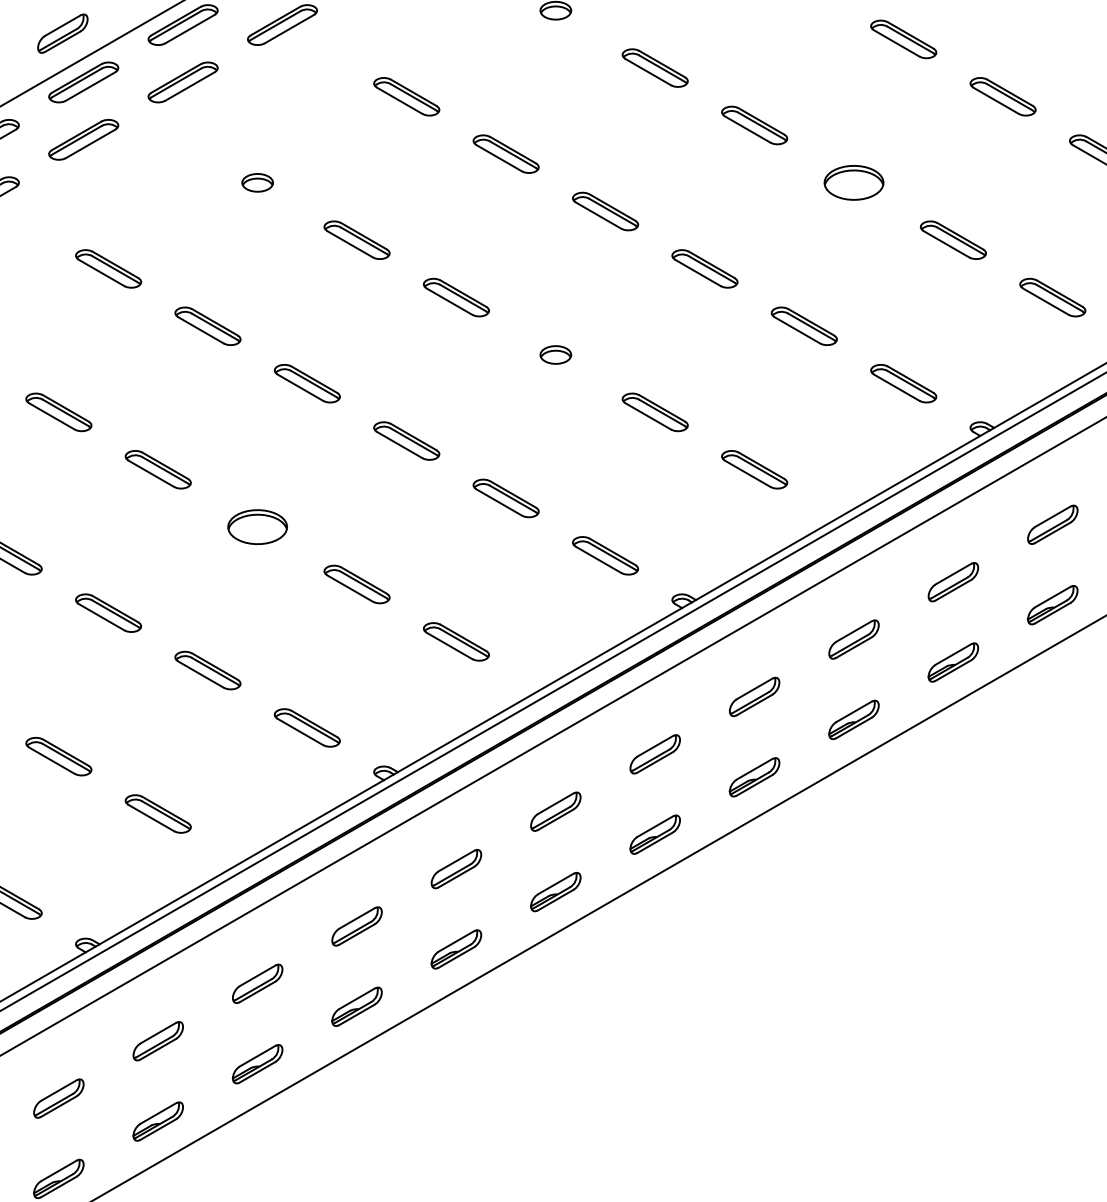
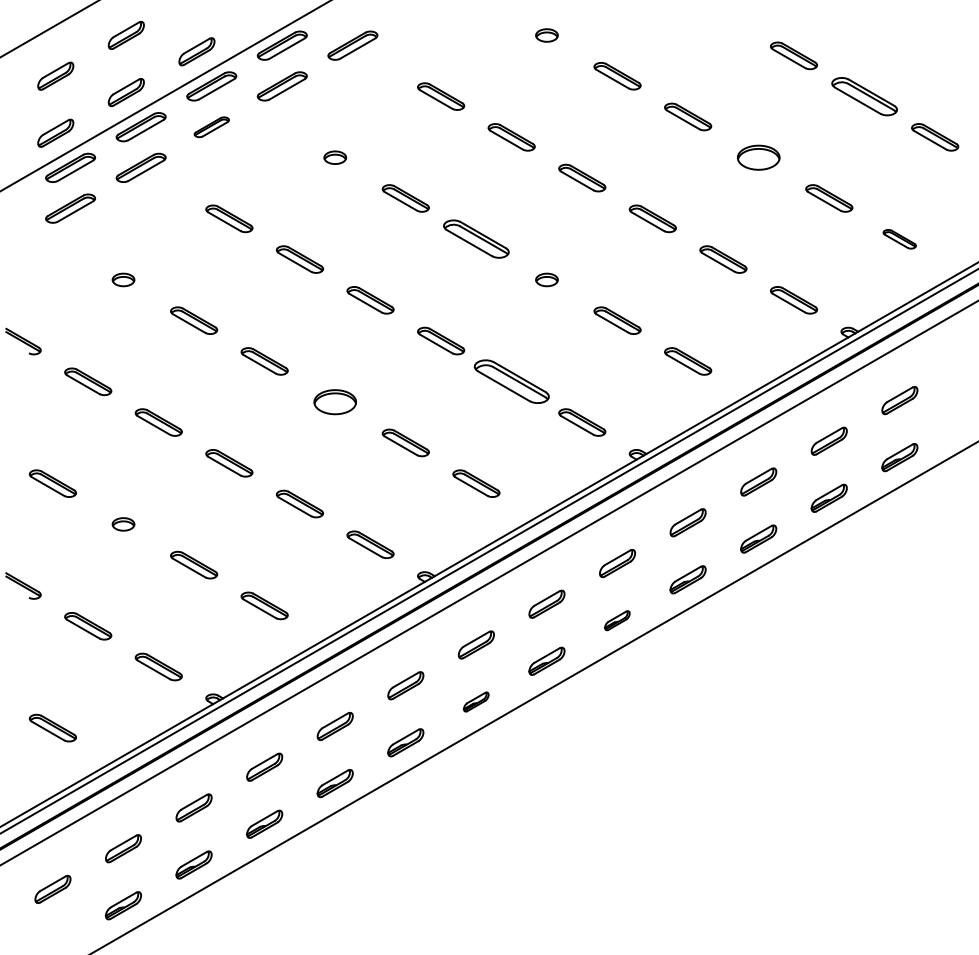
part: (1003, 96) -> (864, 96), size x1.4
part: (83, 140) -> (211, 127), size x0.7
part: (456, 298) -> (476, 239), size x1.4
part: (1052, 298) -> (899, 239), size x0.7
part: (505, 497) -> (511, 381), size x1.6
part: (653, 834) -> (616, 620), size x0.7
part: (455, 948) -> (475, 701), size x0.7

